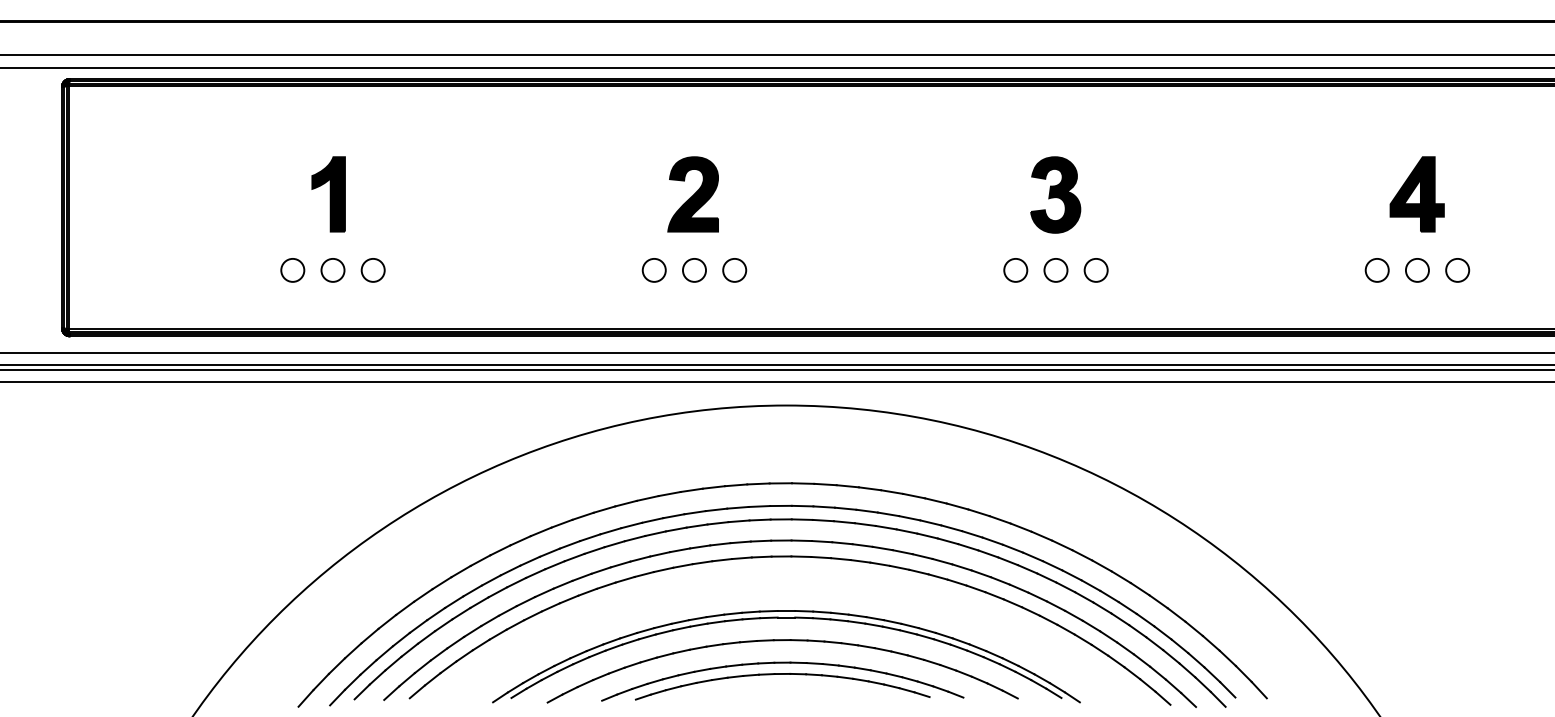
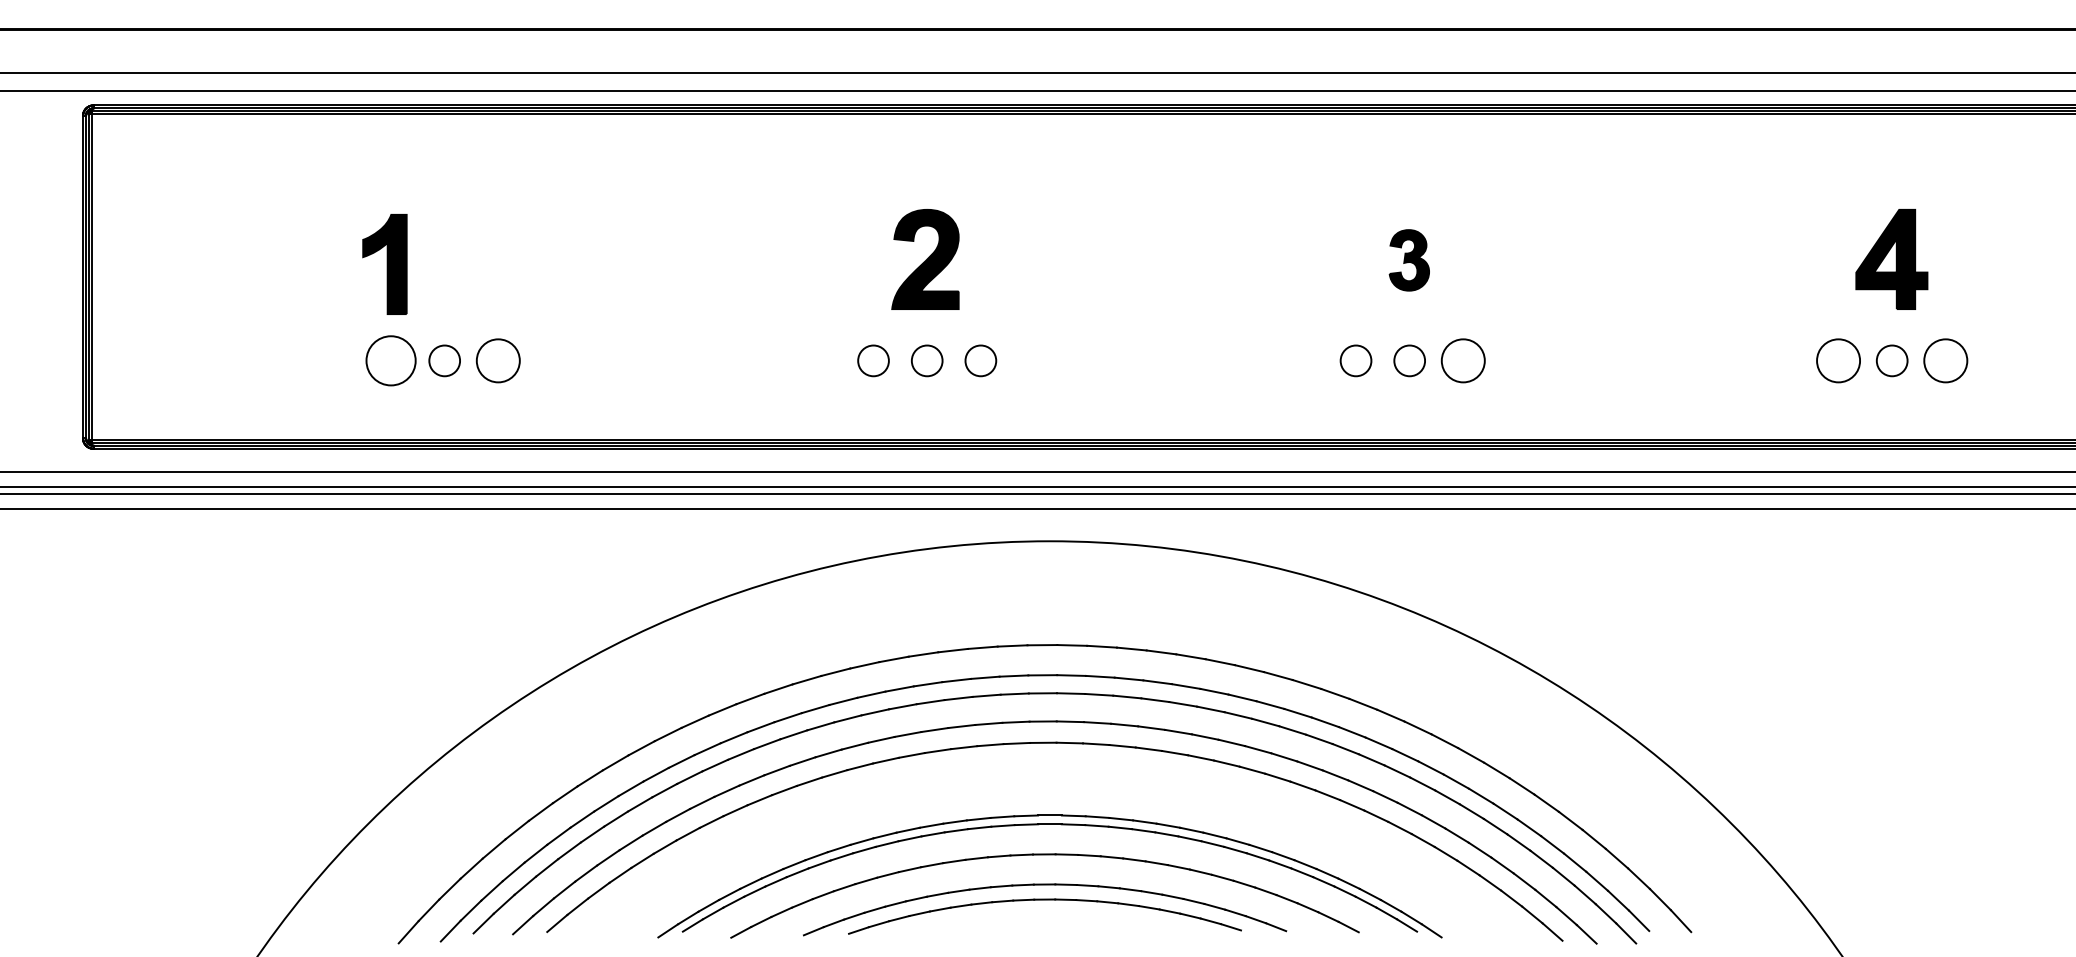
part: (328, 194) -> (384, 264), moved
part: (1055, 195) -> (1409, 260), size x0.6
part: (292, 270) -> (390, 360), size x1.6
part: (373, 270) -> (498, 360), size x1.4
part: (1096, 270) -> (1463, 360), size x1.4
part: (1377, 270) -> (1838, 360), size x1.4
part: (1457, 270) -> (1945, 360), size x1.4

